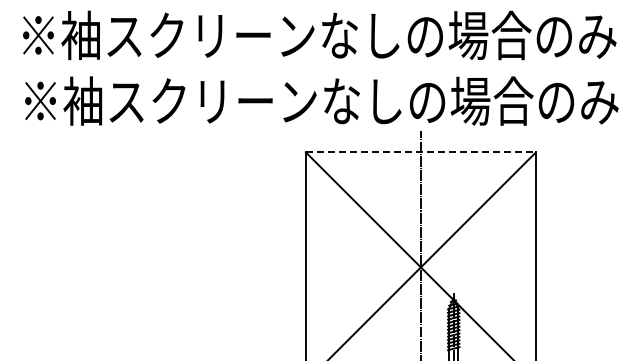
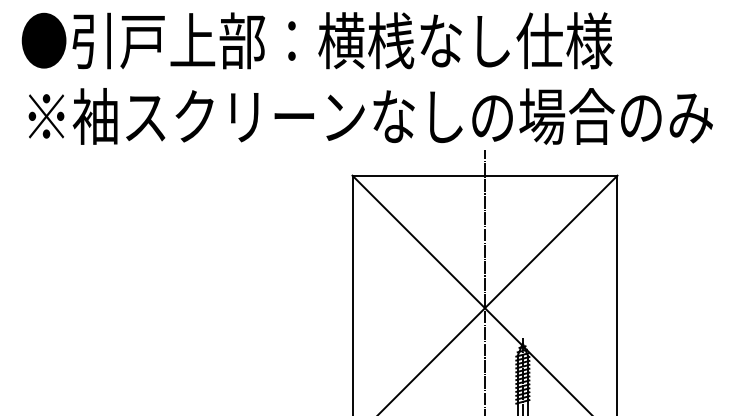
text: (317, 35) -> (365, 40), ※袖スクリーンなしの場合のみ -> ●引戸上部：横桟なし仕様
line: (420, 152) -> (484, 175), dashed -> solid

